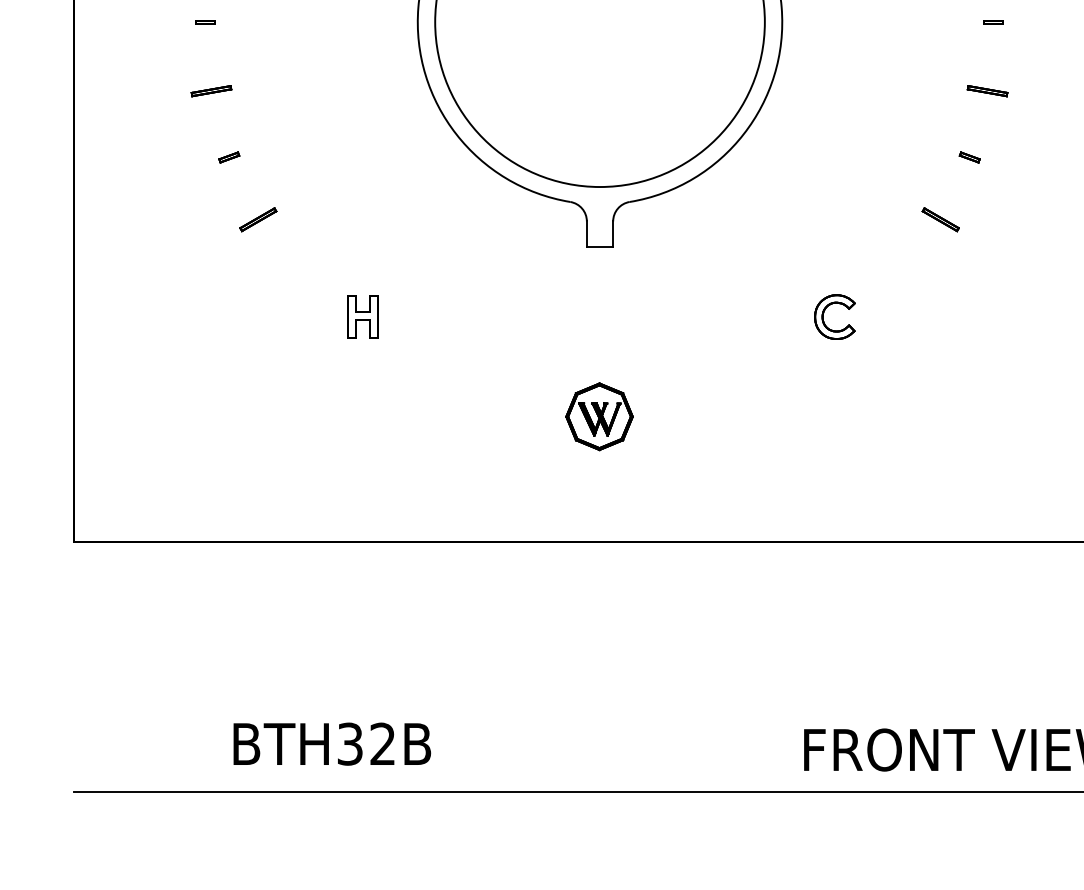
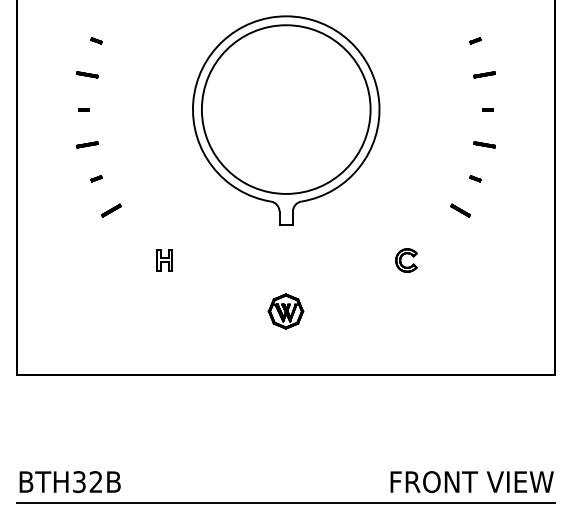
text: (330, 745) -> (69, 482), moved

